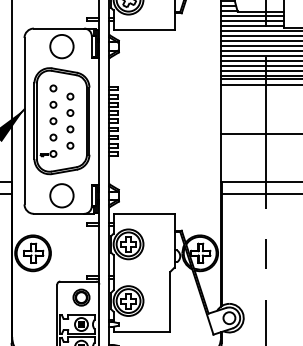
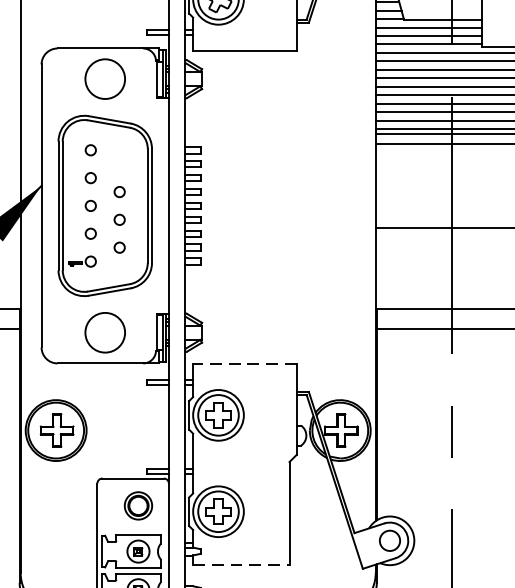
circle: (70, 96) -> (119, 163), removed
line: (143, 213) -> (243, 362), solid -> dashed
line: (142, 332) -> (242, 565), solid -> dashed

